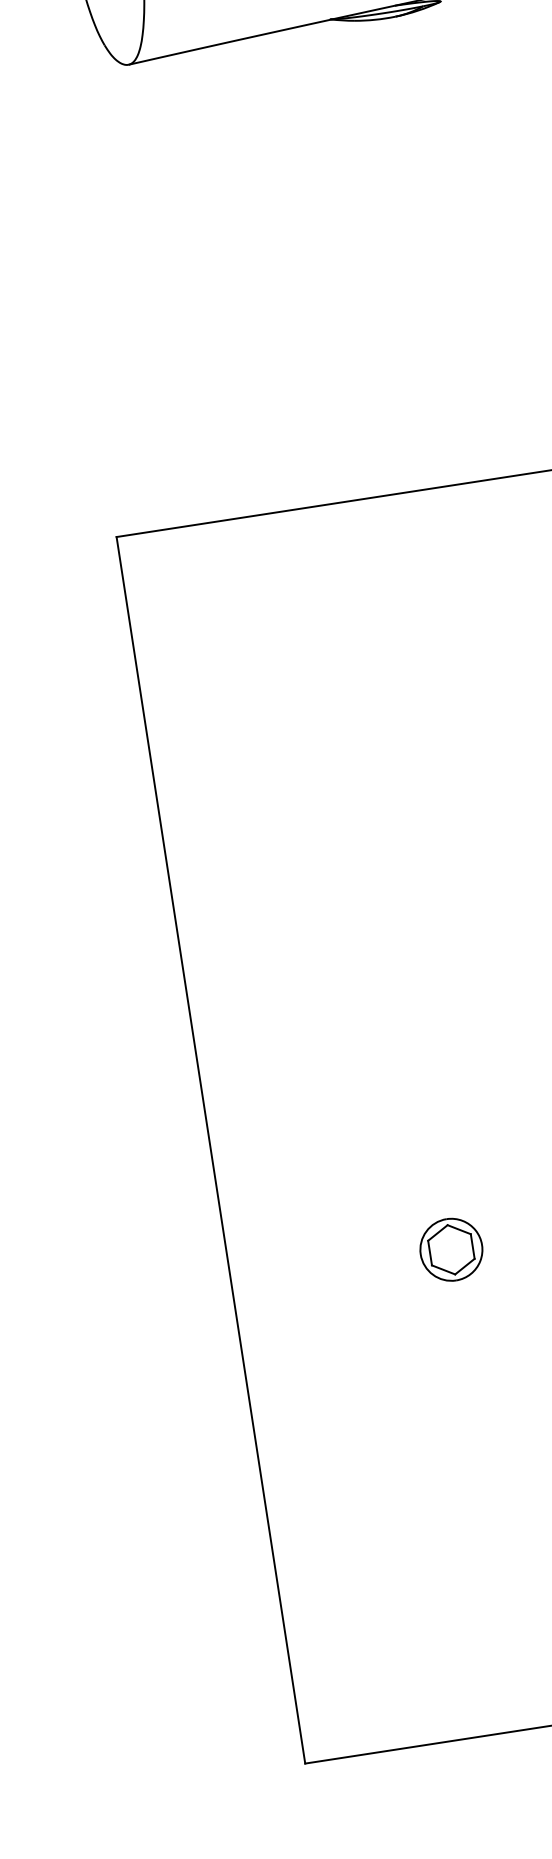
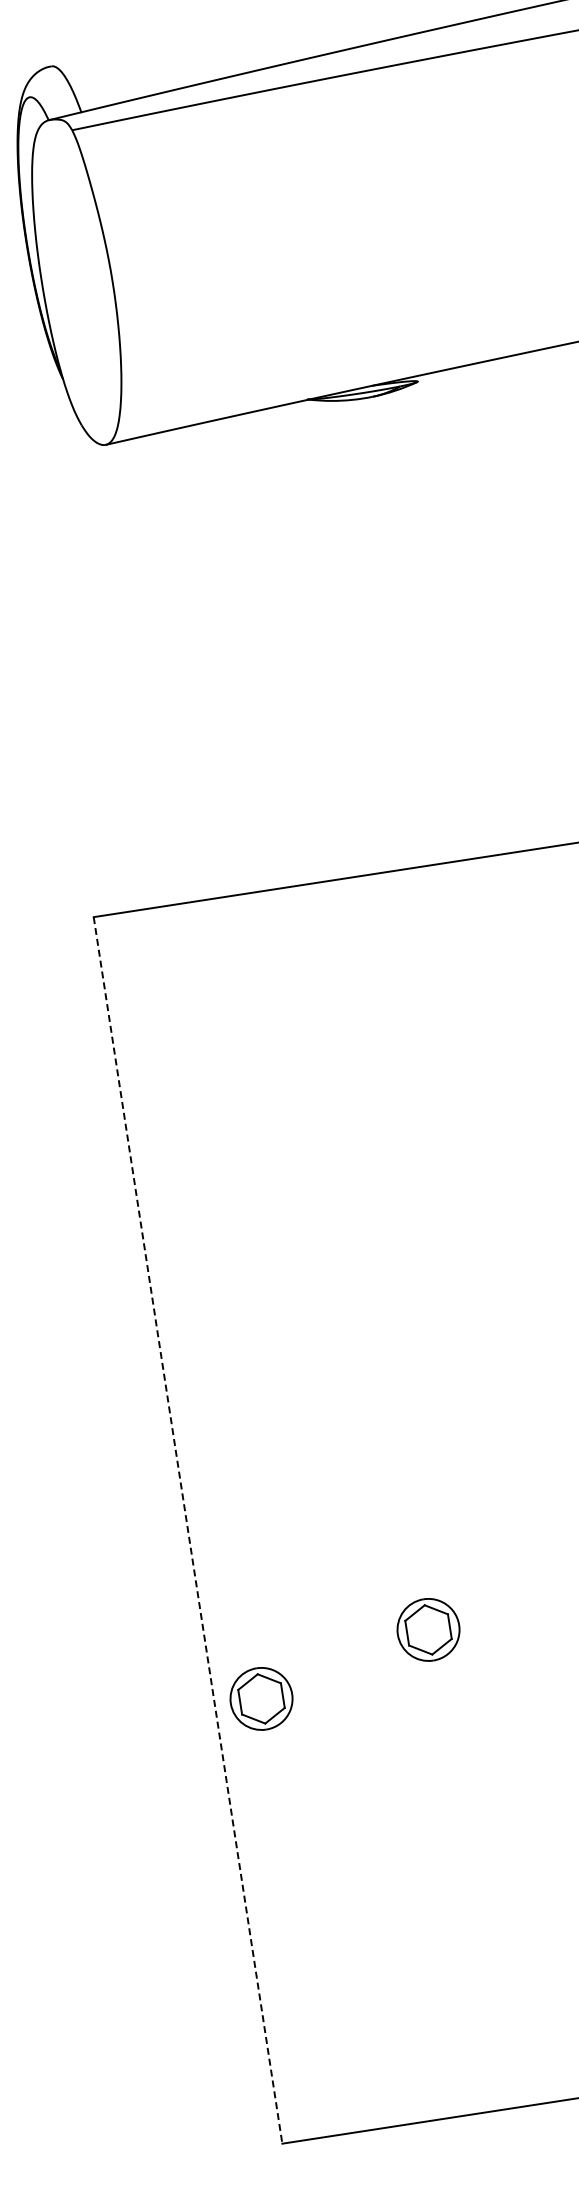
line: (211, 1150) -> (188, 1530), solid -> dashed
part: (284, 1318) -> (261, 1698), added

